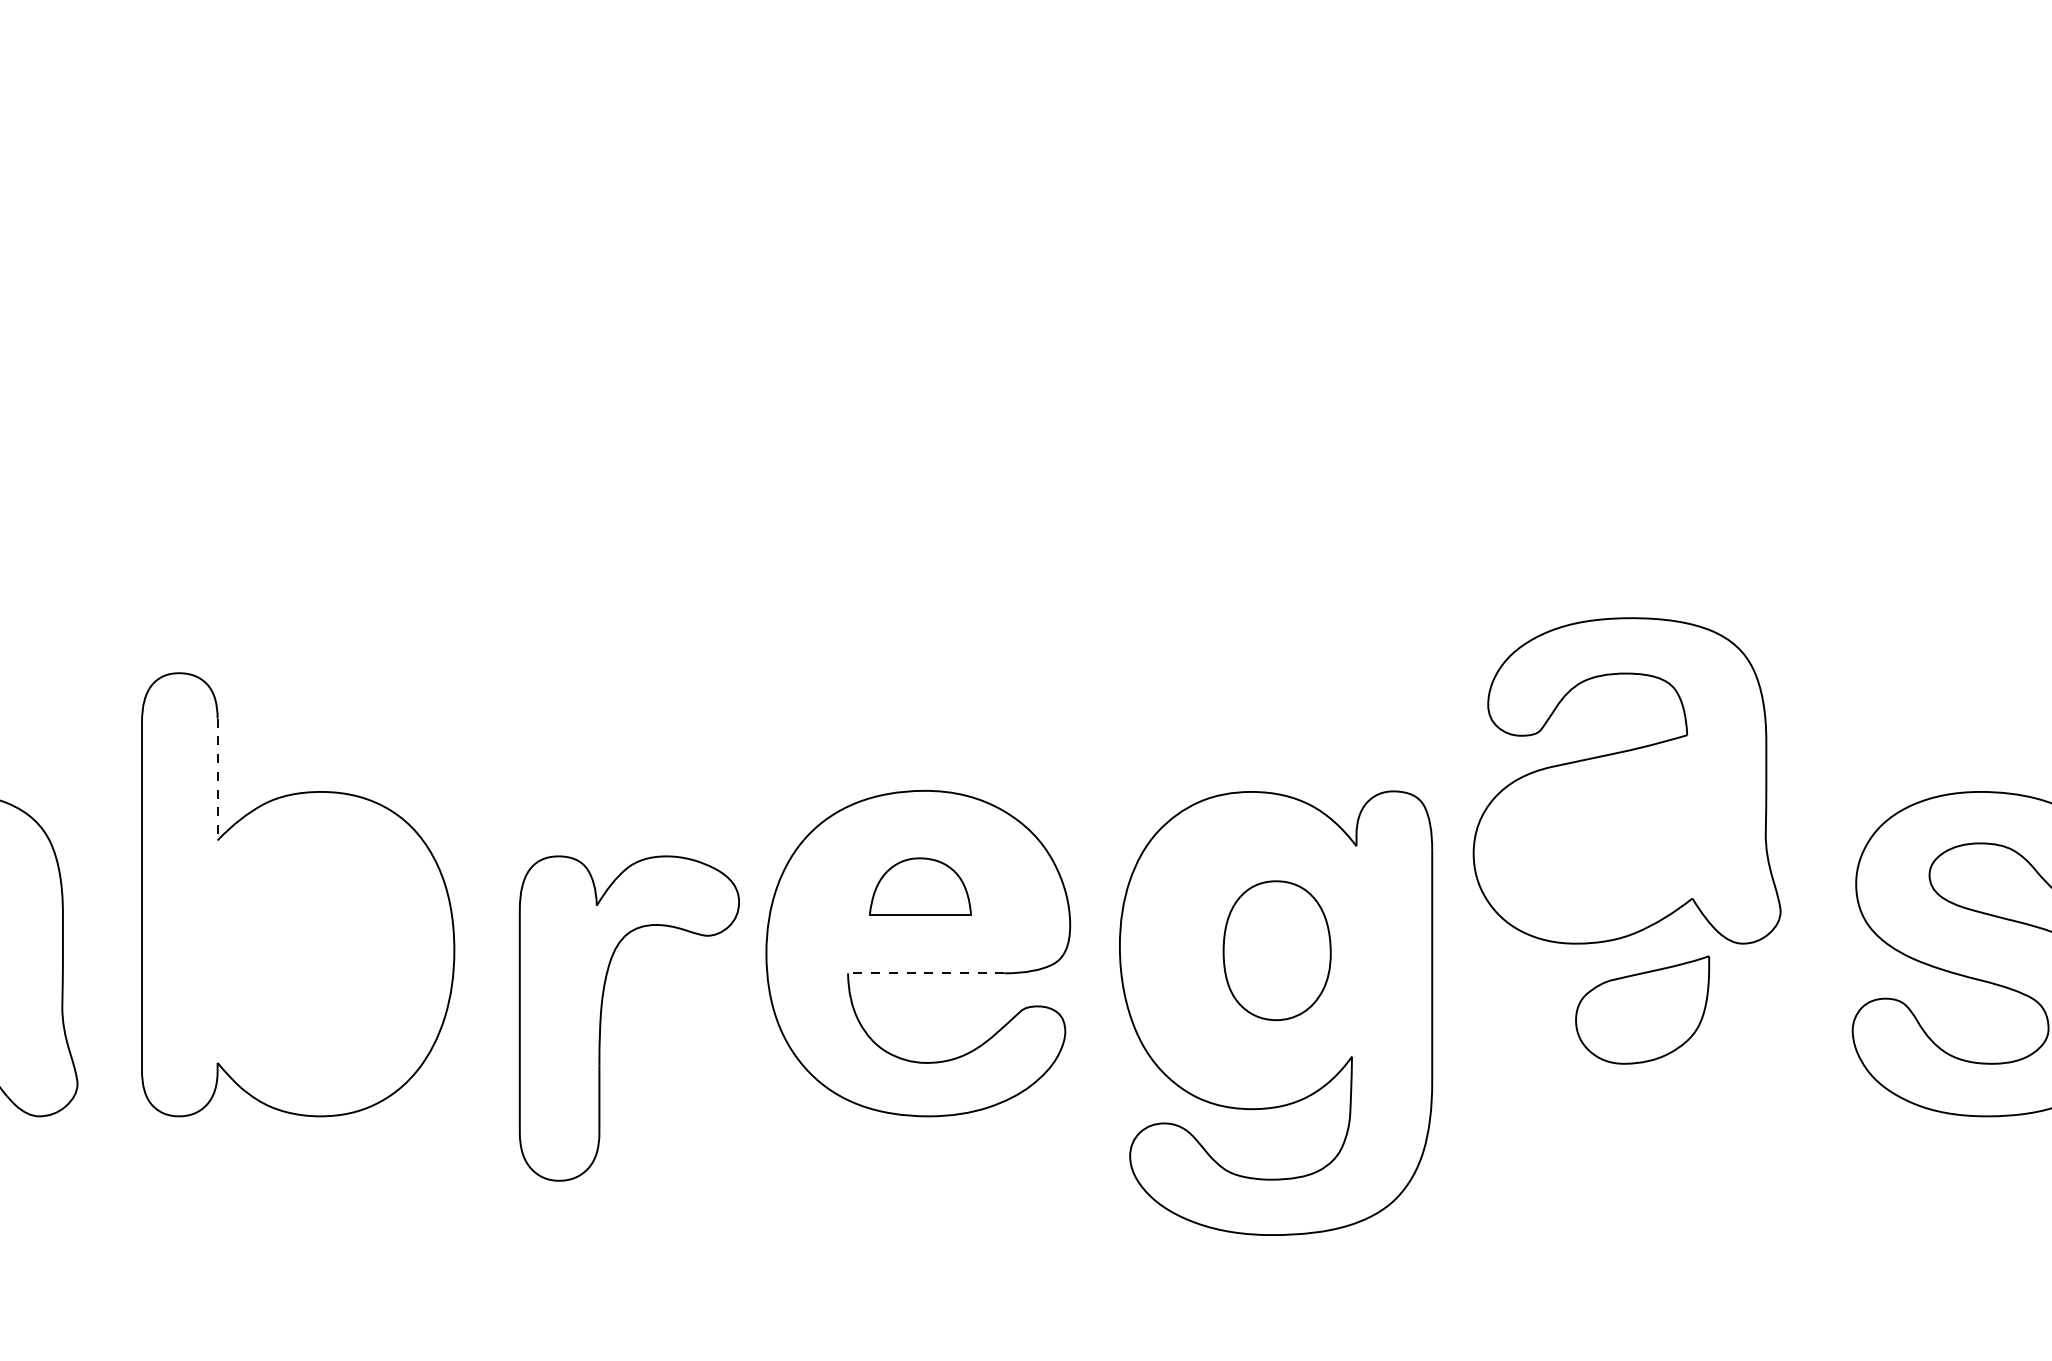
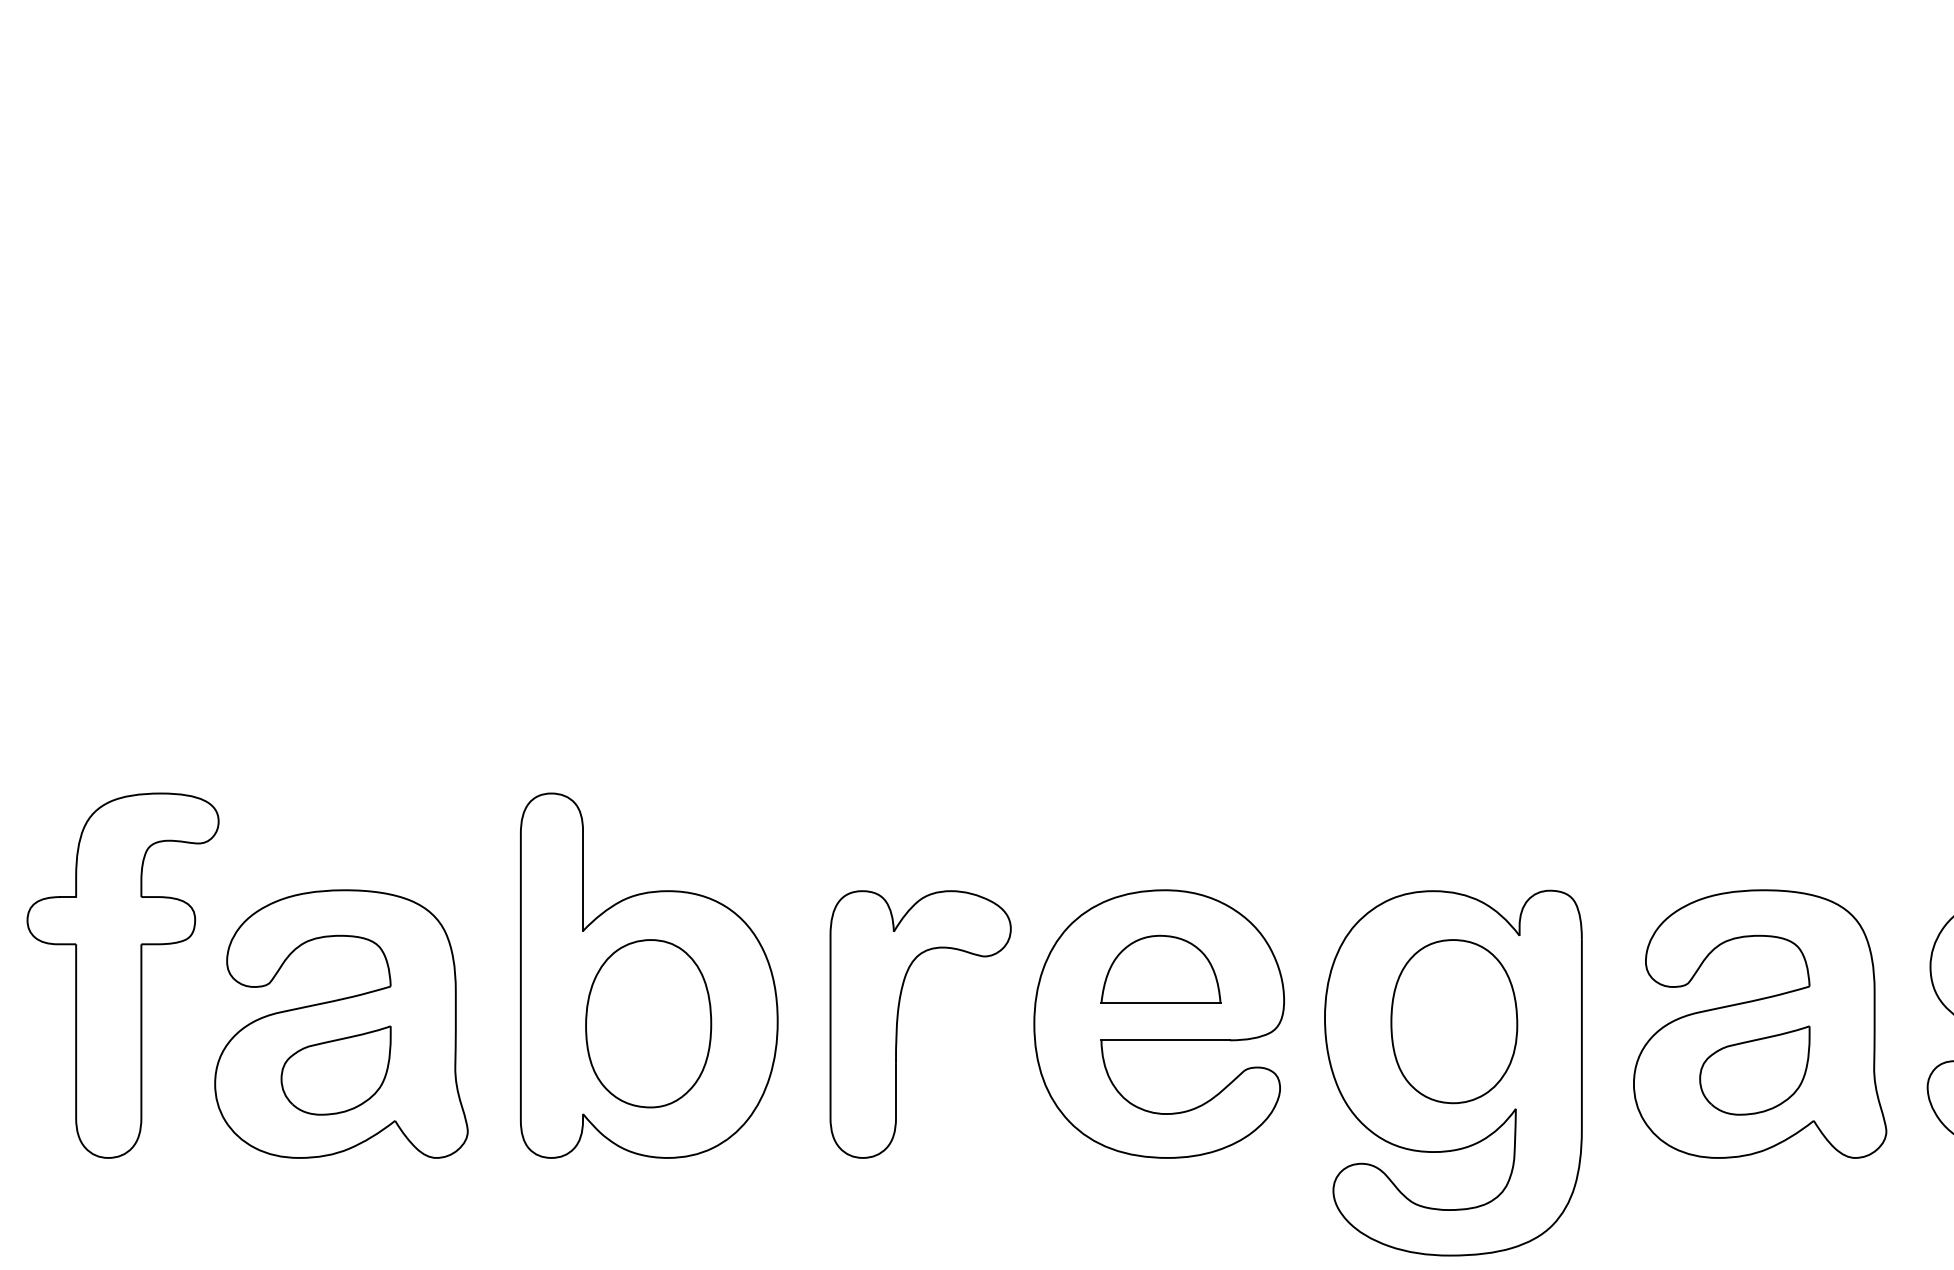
line: (218, 780) -> (583, 881), dashed -> solid
part: (1627, 780) -> (1760, 1023), moved
part: (919, 885) -> (1160, 968), size x1.43
part: (1277, 950) -> (1454, 1021), size x1.43
part: (297, 952) -> (648, 1023), added
line: (925, 973) -> (1165, 1040), dashed -> solid
part: (602, 1014) -> (898, 1021), moved

